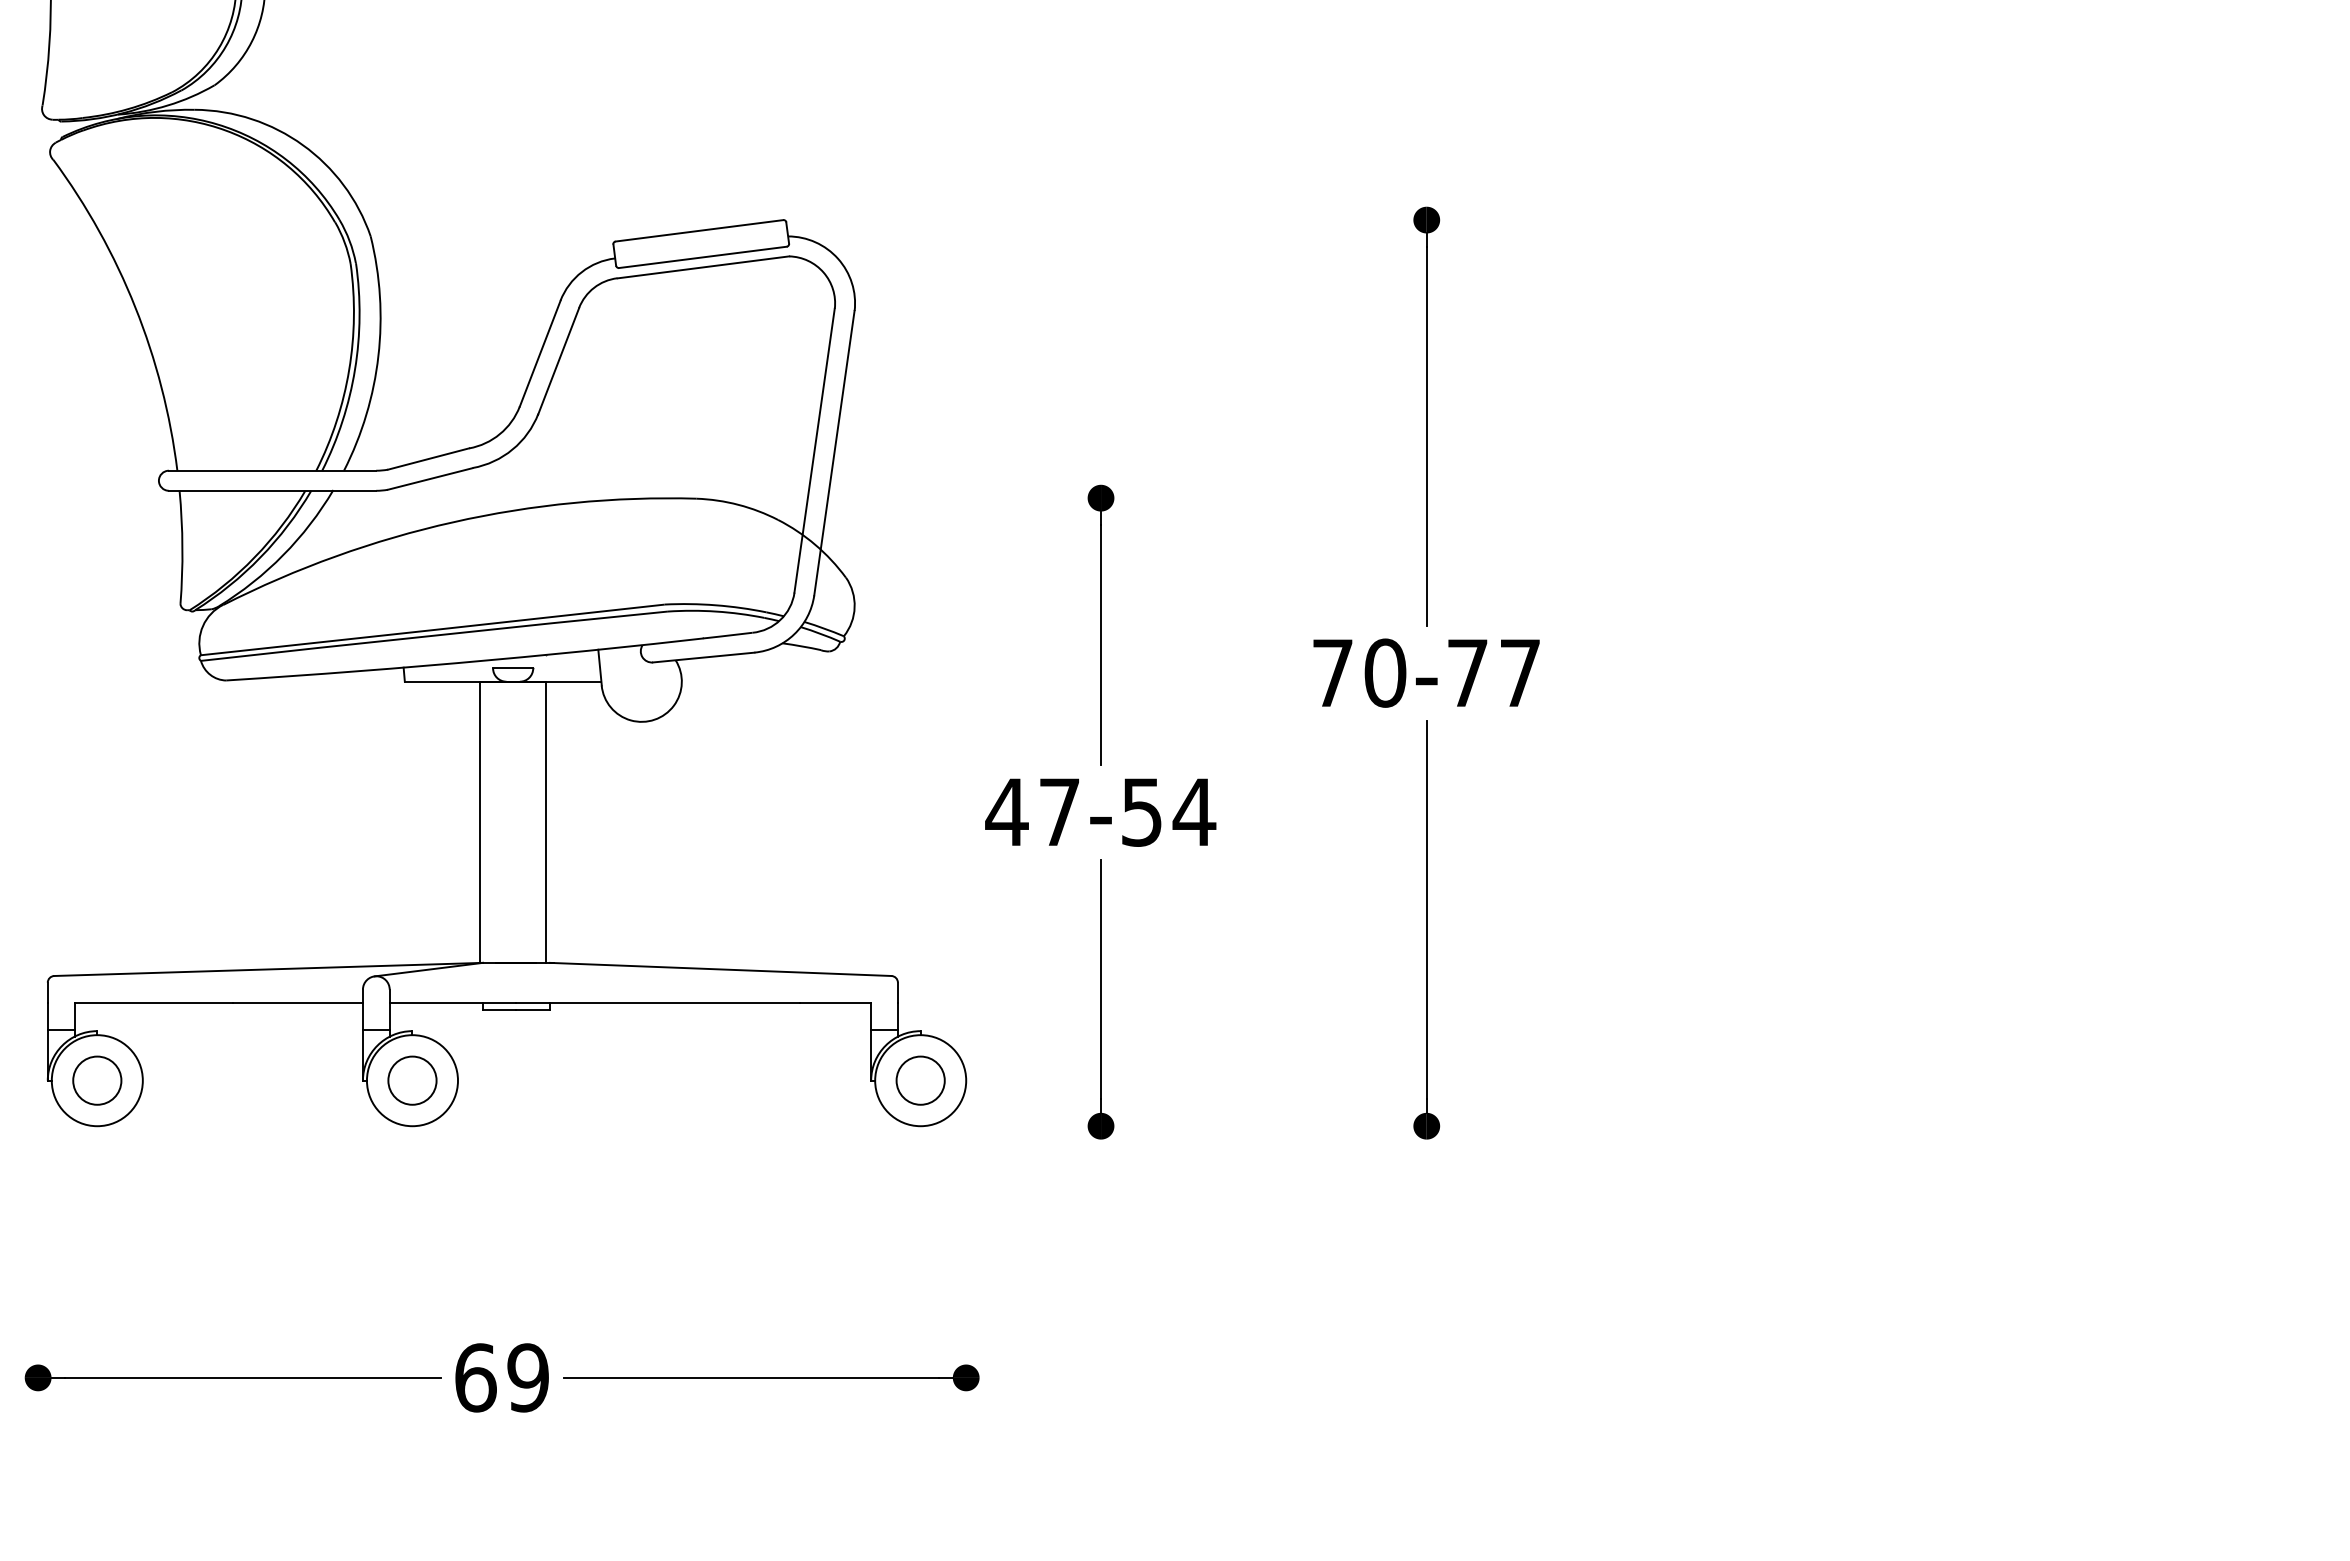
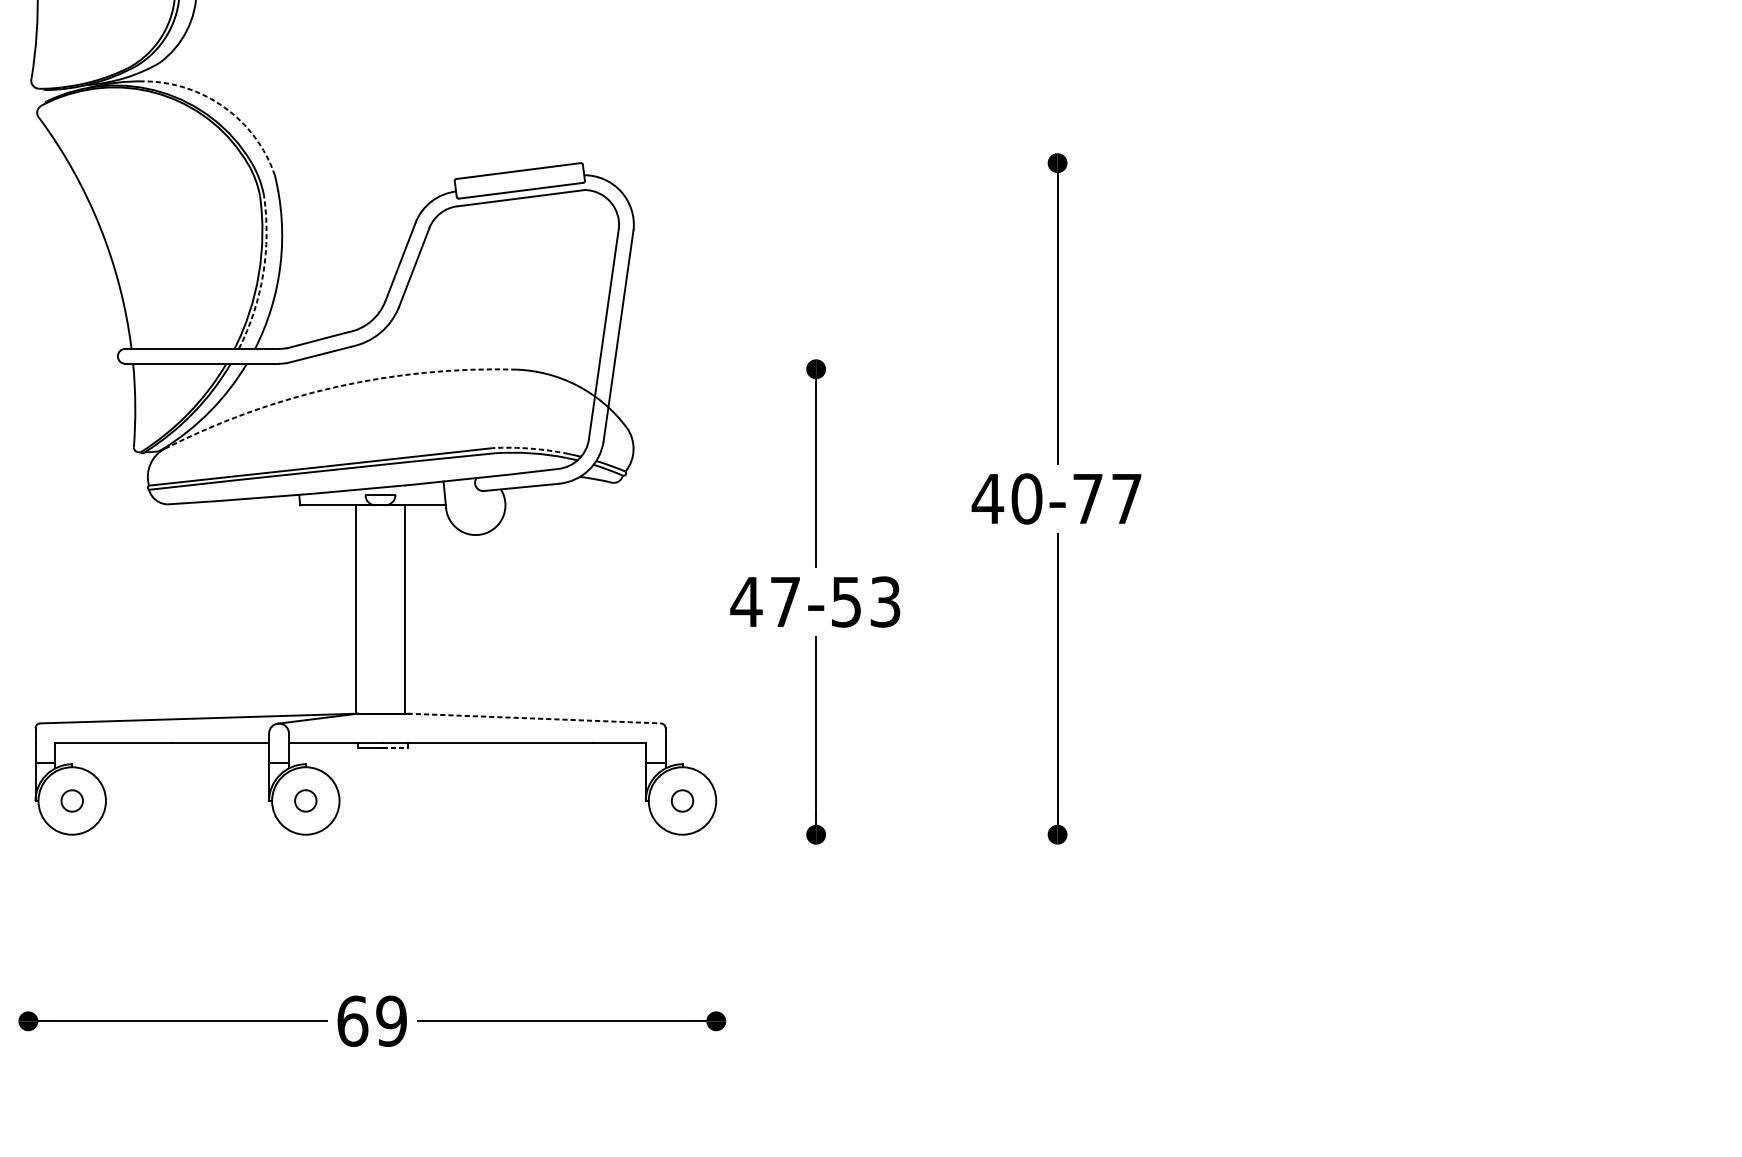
arc: (302, 145) -> (224, 107), solid -> dashed
arc: (355, 369) -> (263, 273), solid -> dashed
arc: (453, 522) -> (336, 387), solid -> dashed
arc: (715, 605) -> (530, 448), solid -> dashed
text: (1332, 672) -> (987, 498), 70-77 -> 40-77
text: (1194, 811) -> (885, 601), 47-54 -> 47-53
line: (720, 969) -> (534, 718), solid -> dashed
line: (533, 1009) -> (395, 748), solid -> dashed
circle: (97, 1080) -> (72, 800), size x0.6
circle: (412, 1080) -> (305, 800), size x0.6
circle: (920, 1080) -> (682, 800), size x0.6

